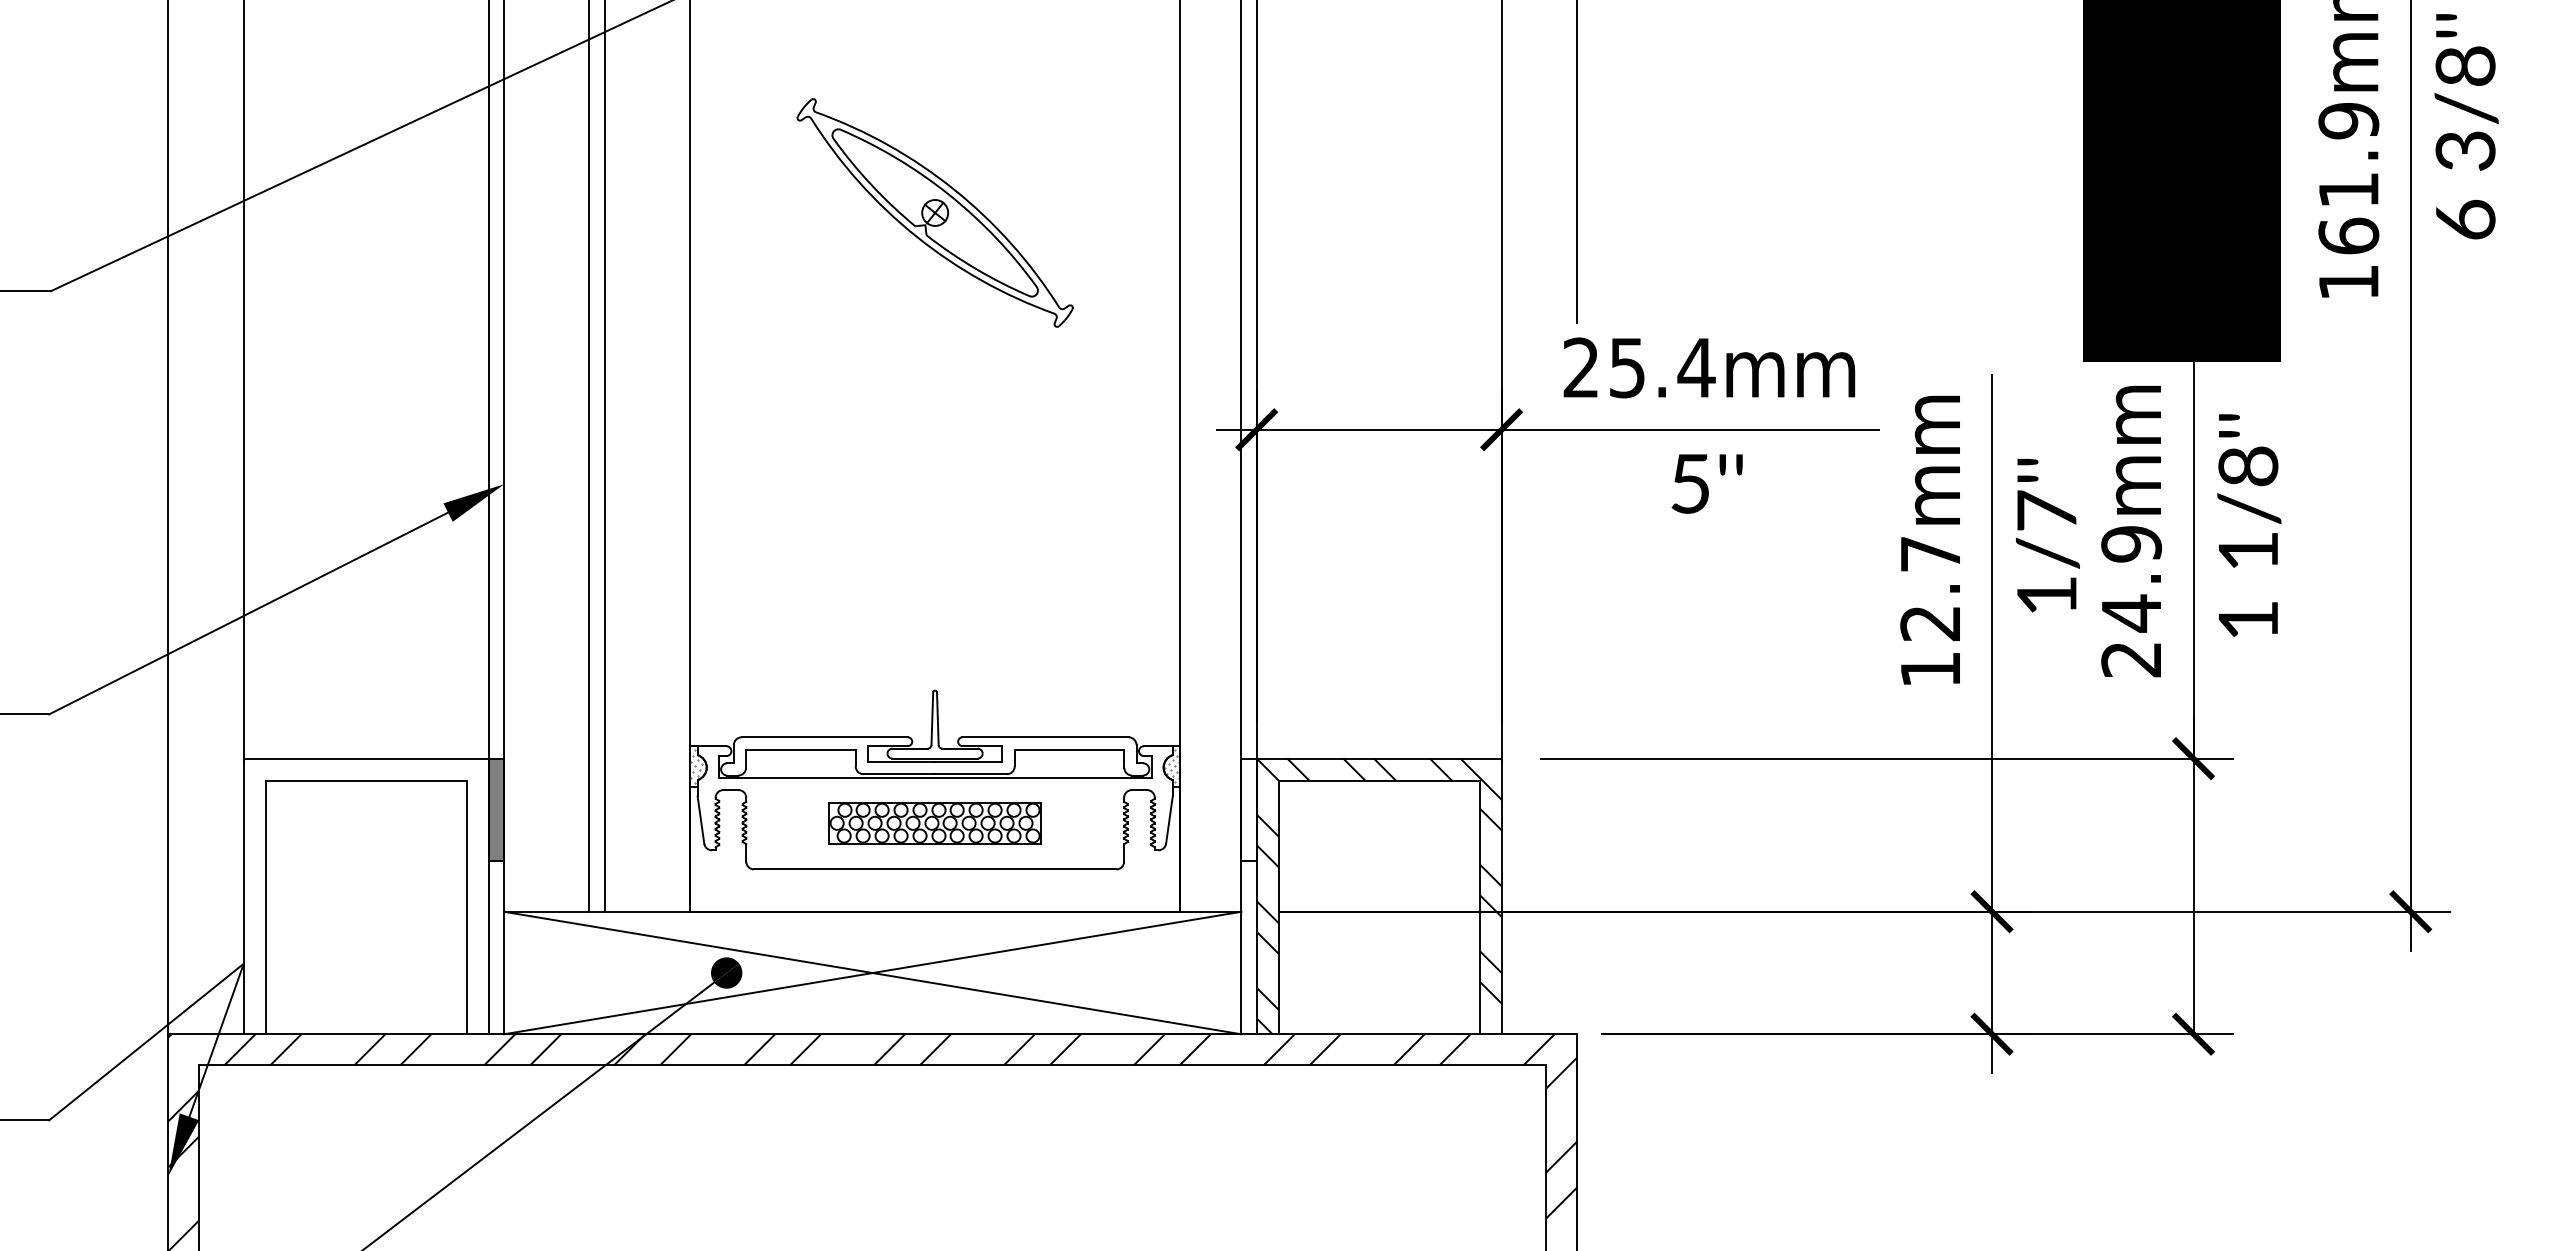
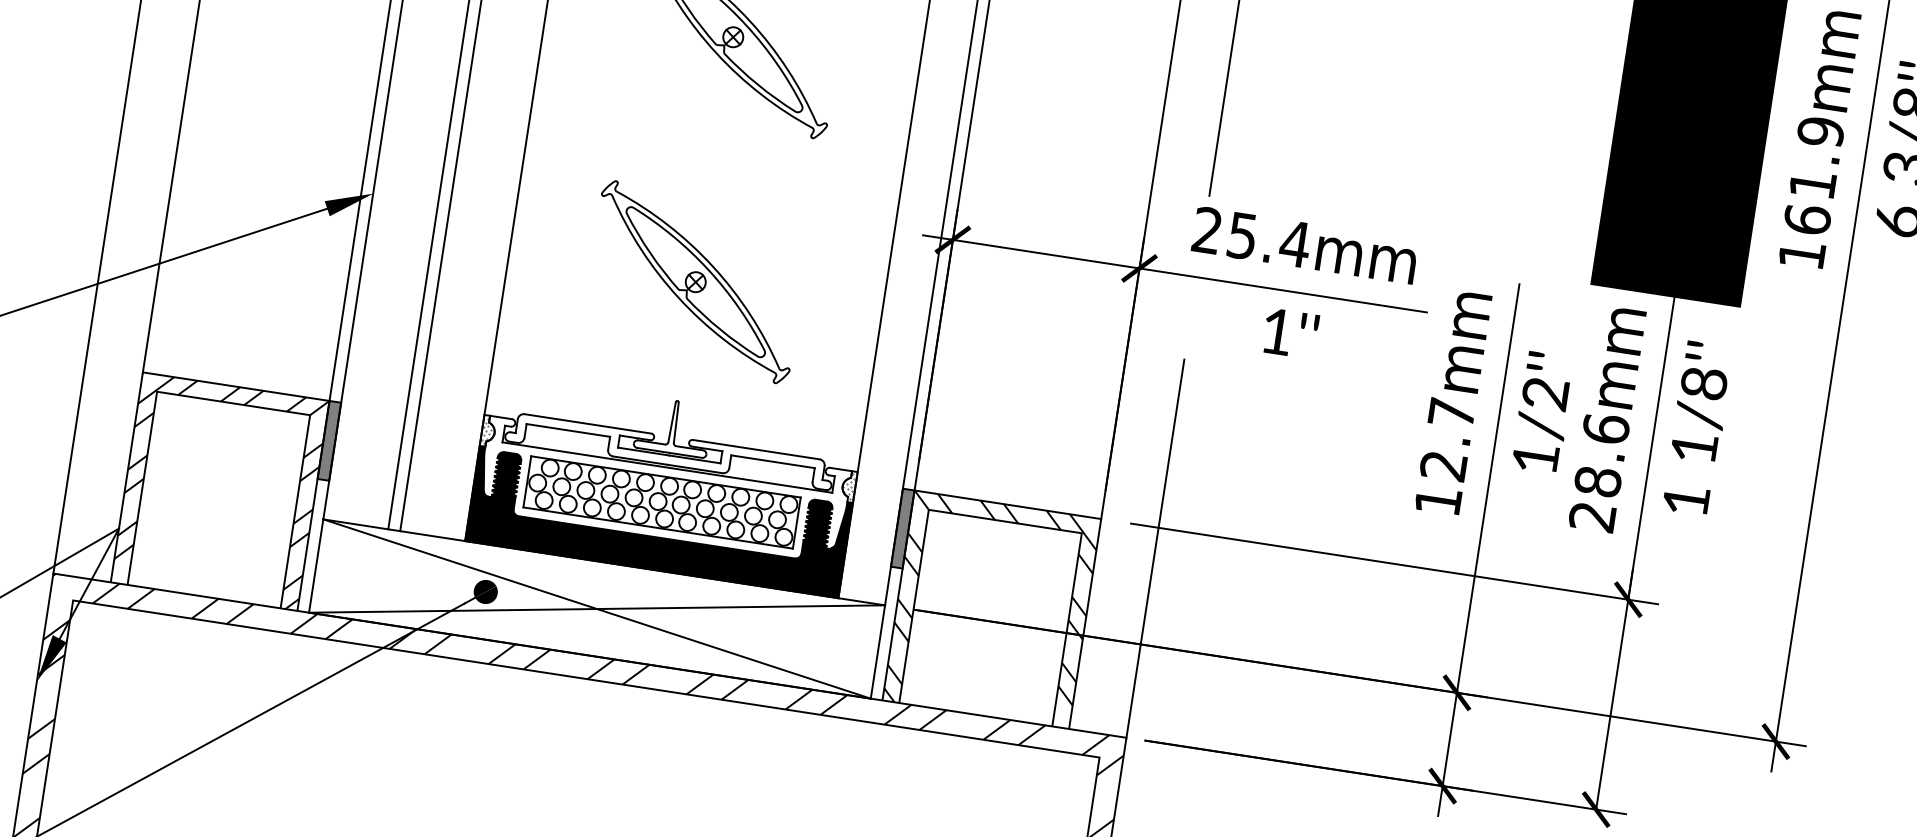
text: (1689, 483) -> (1276, 331), 5''\f] -> 1''\f]
text: (2046, 510) -> (1545, 393), 1/7''\f] -> 1/2''\f]
part: (934, 534) -> (695, 282), added
text: (2131, 578) -> (1602, 455), 24.9mm -> 28.6mm
line: (1577, 786) -> (1155, 549), added
fill: (1248, 809) -> (902, 528), added
part: (934, 823) -> (661, 502), size x1.67
fill: (935, 848) -> (659, 521), added
hatch: (365, 896) -> (219, 491), added

